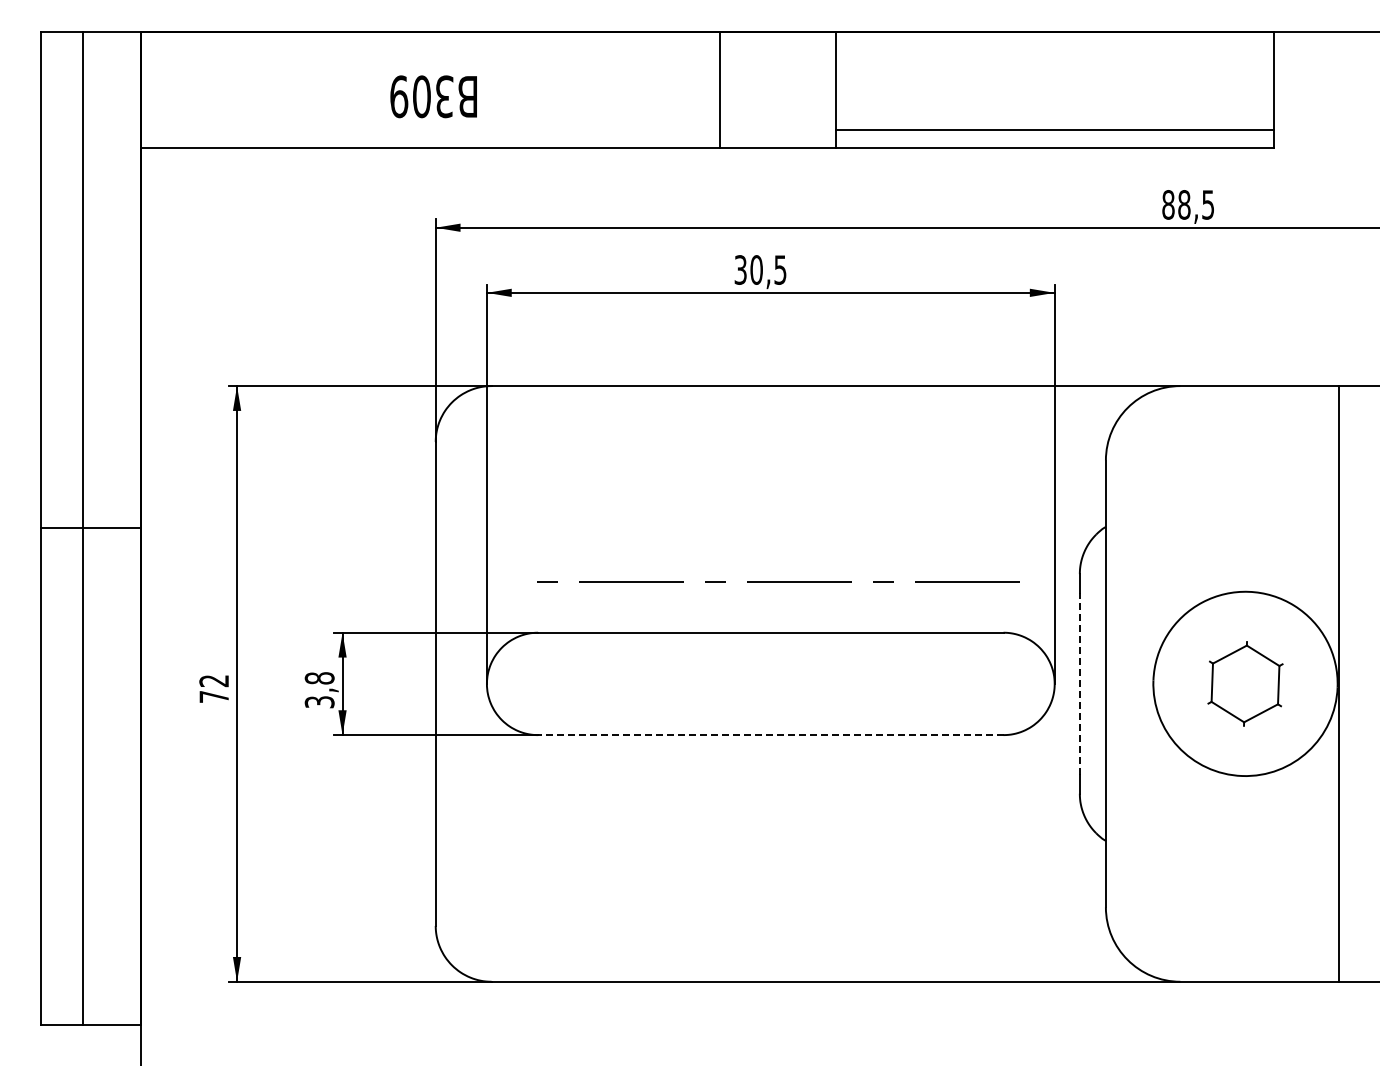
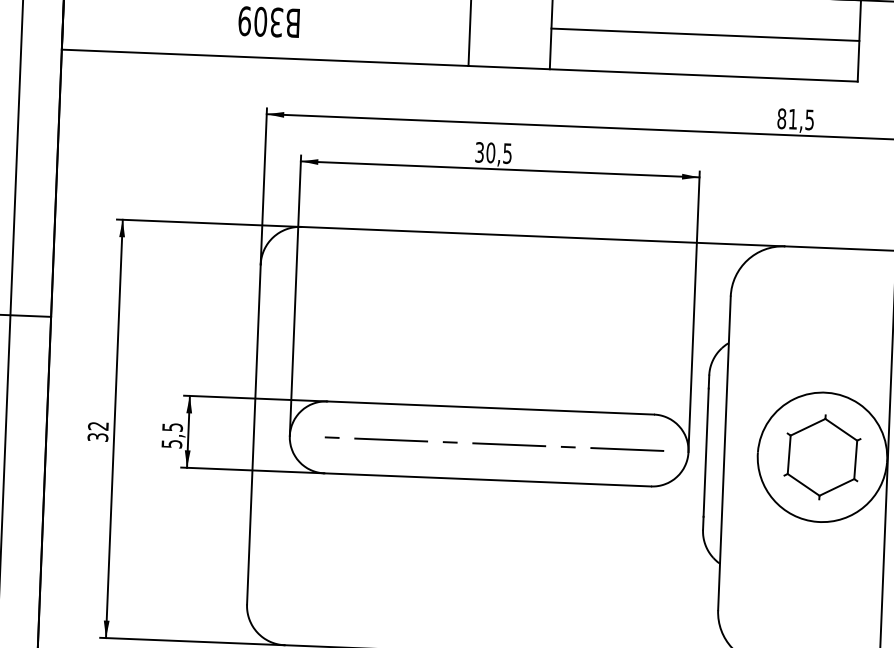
line: (1054, 129) -> (705, 34), moved
text: (1184, 204) -> (793, 119), 88,5 -> 81,5
line: (778, 581) -> (494, 443), moved
line: (1079, 683) -> (705, 452), dashed -> solid
part: (1245, 683) -> (822, 457), size x1.43
text: (319, 689) -> (172, 435), 3,8 -> 5,5
text: (214, 696) -> (98, 437), 72 -> 32
line: (770, 735) -> (487, 480), dashed -> solid

